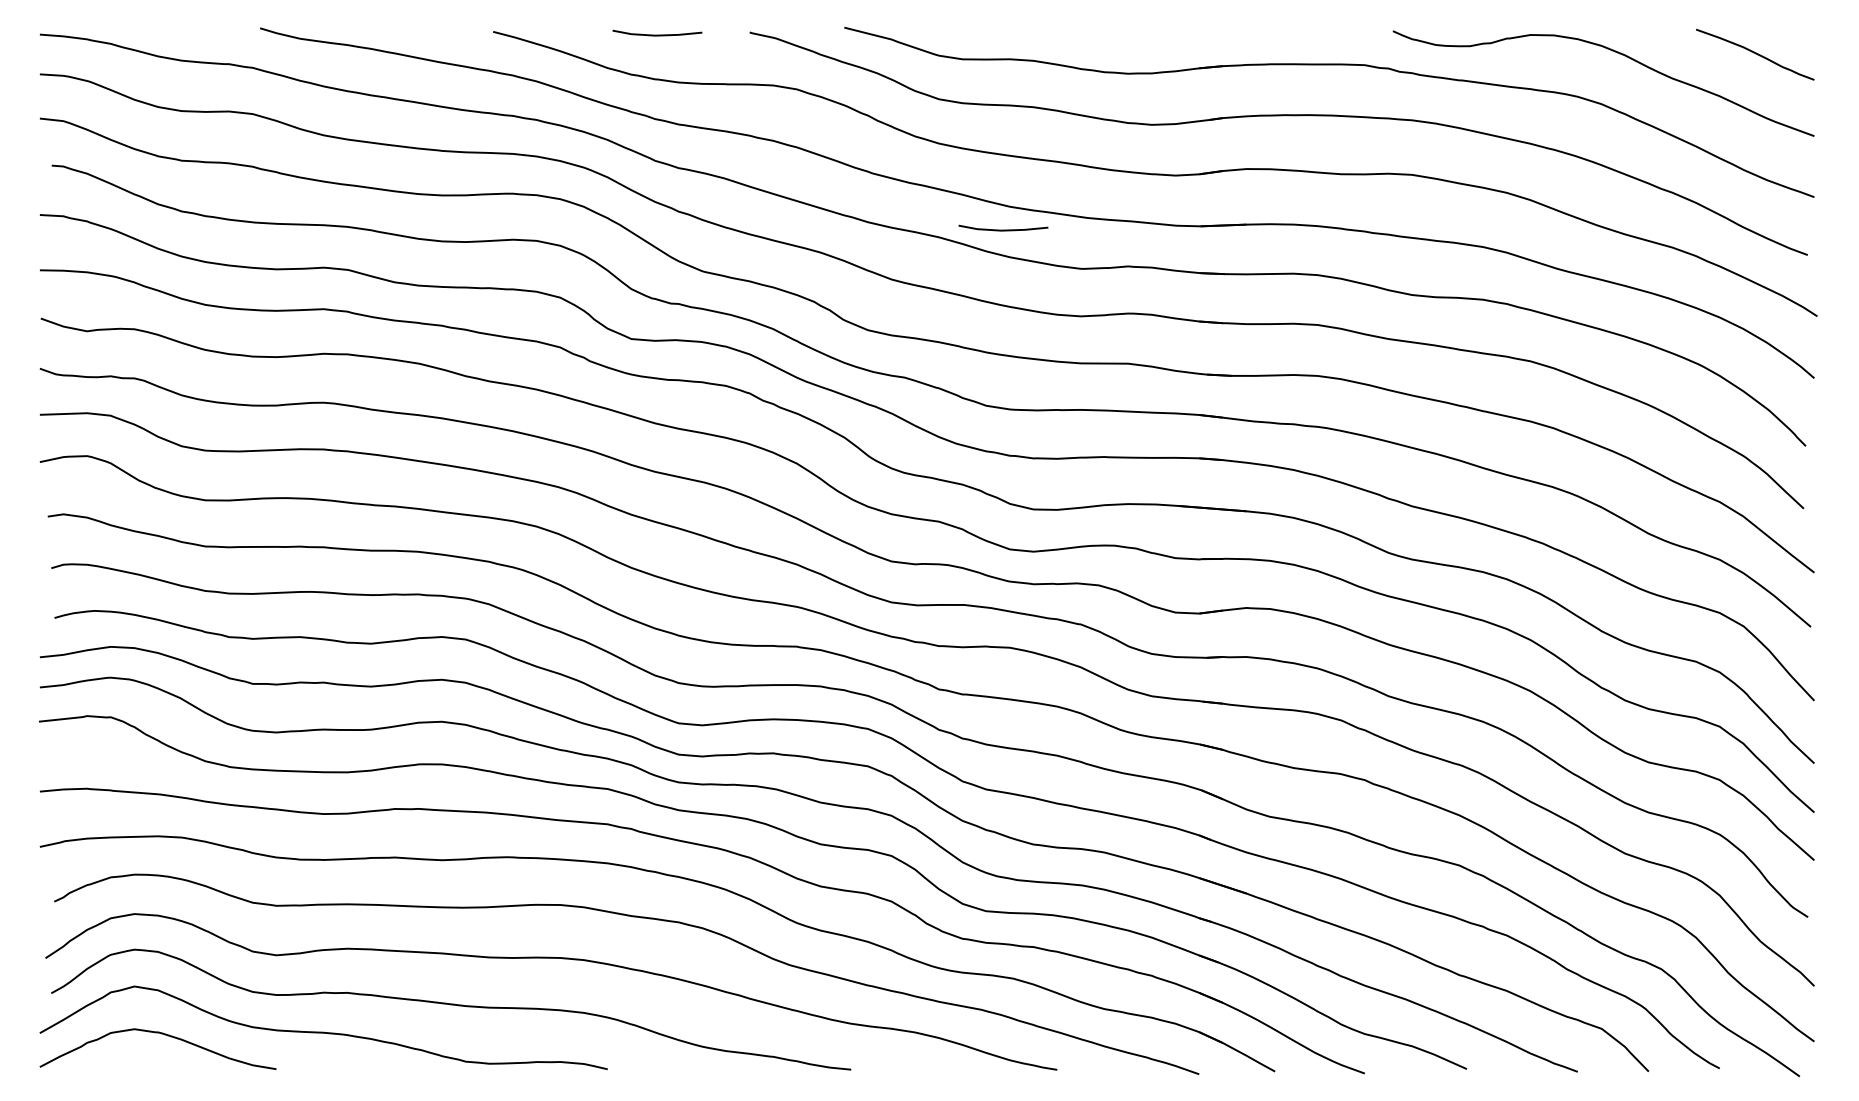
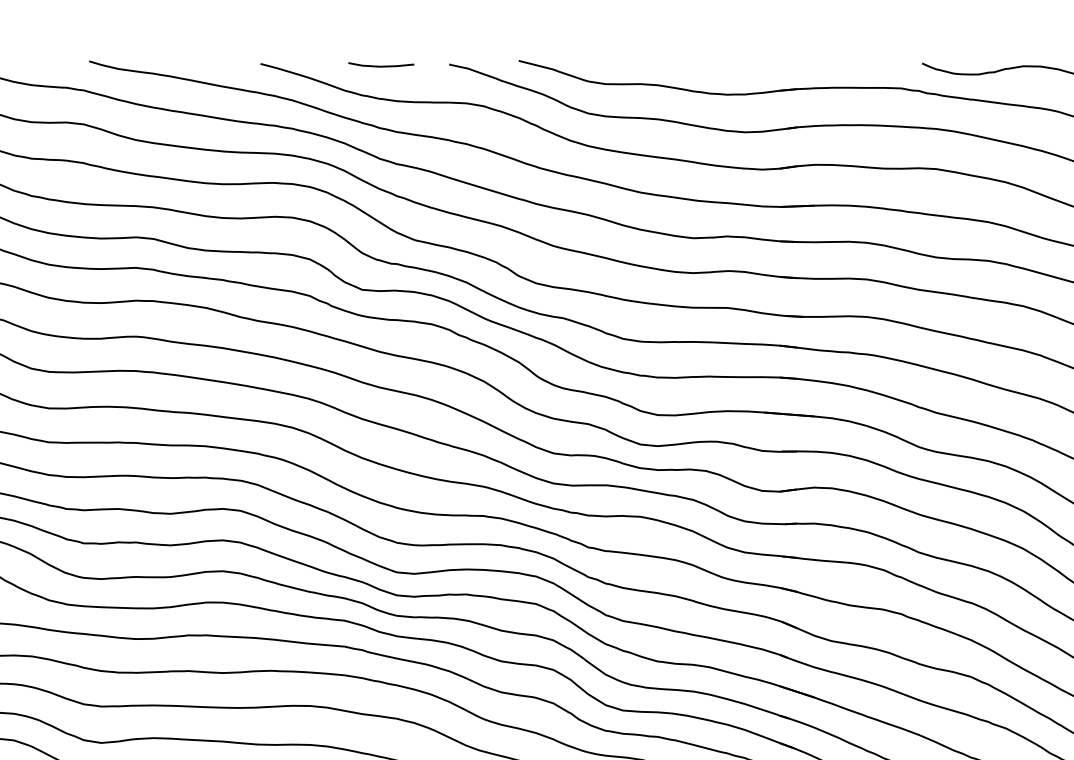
line: (1003, 229) -> (635, 209), removed

